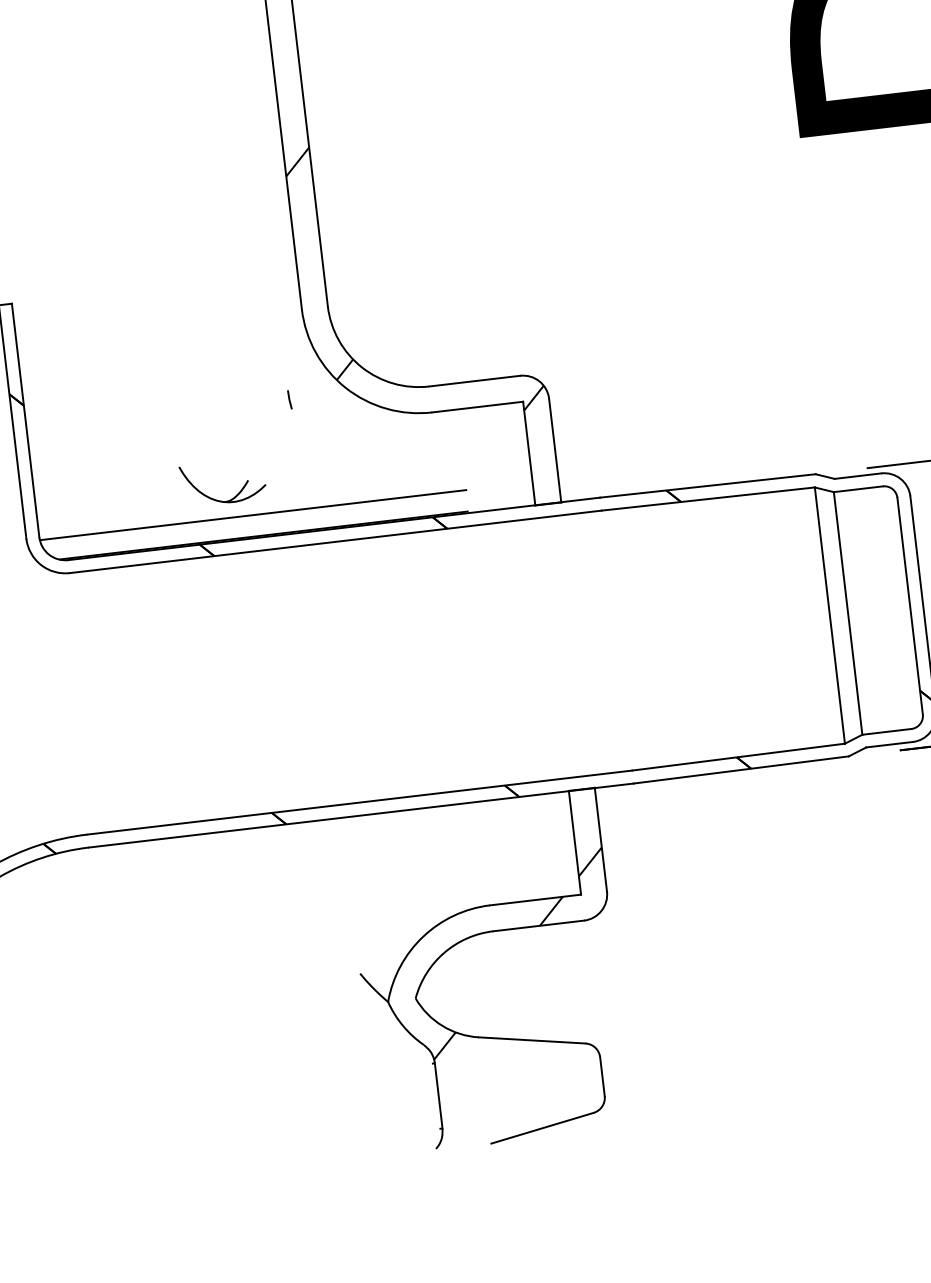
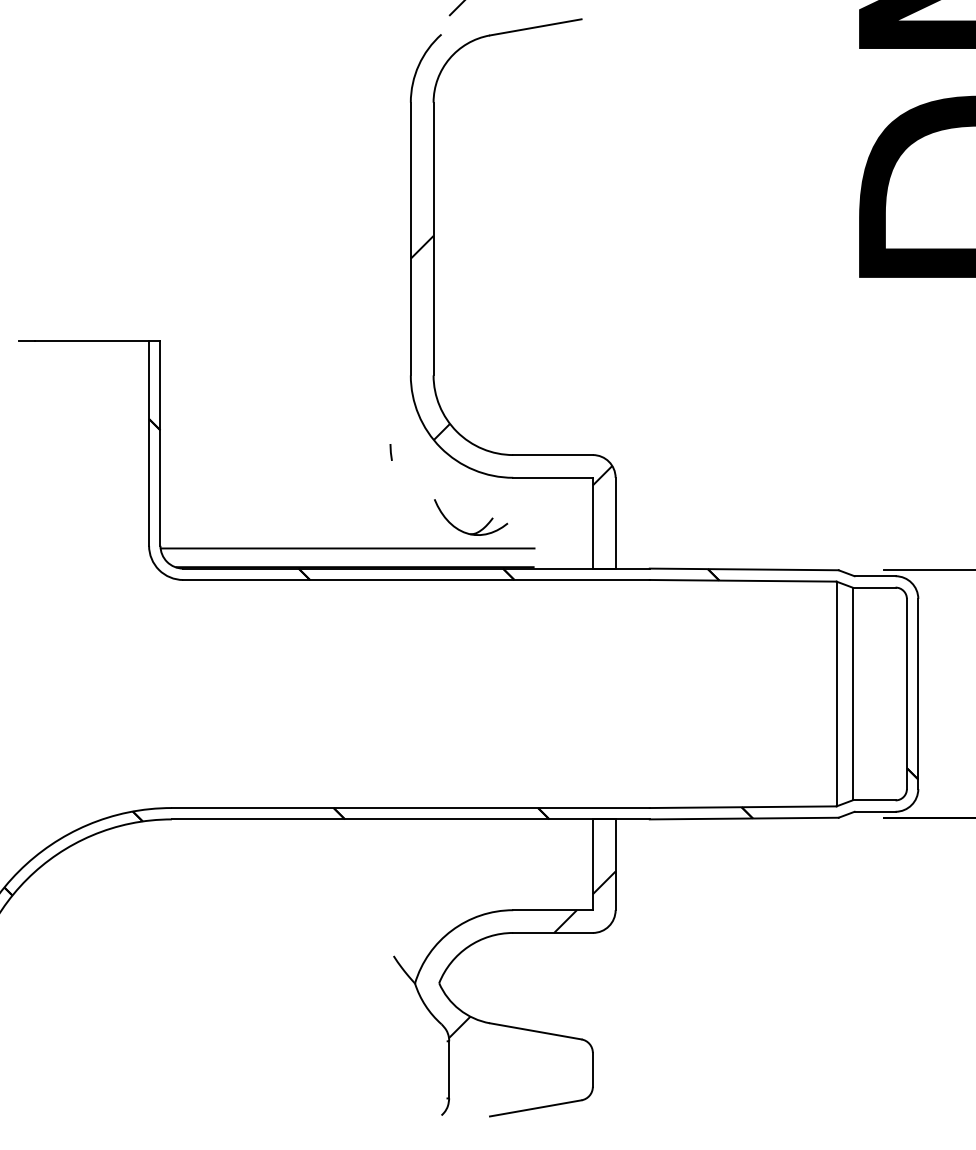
part: (236, 494) -> (481, 528), moved

